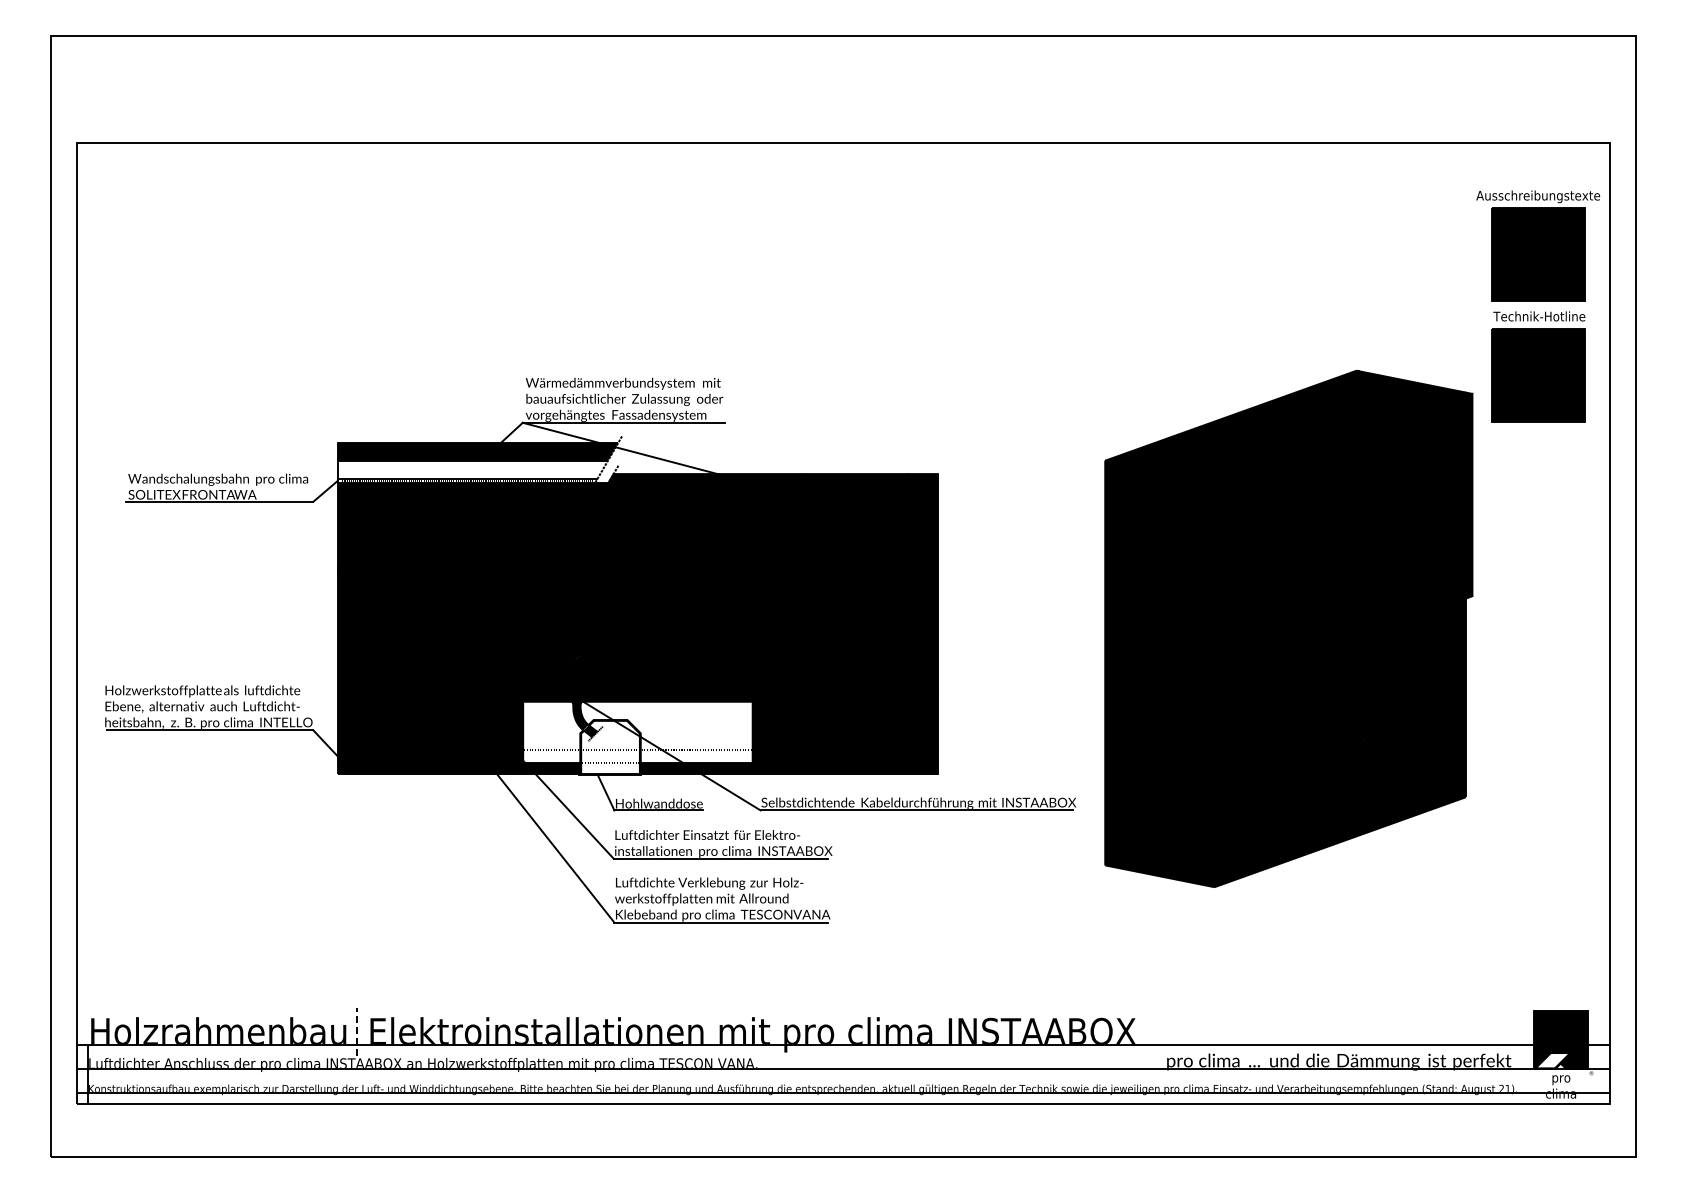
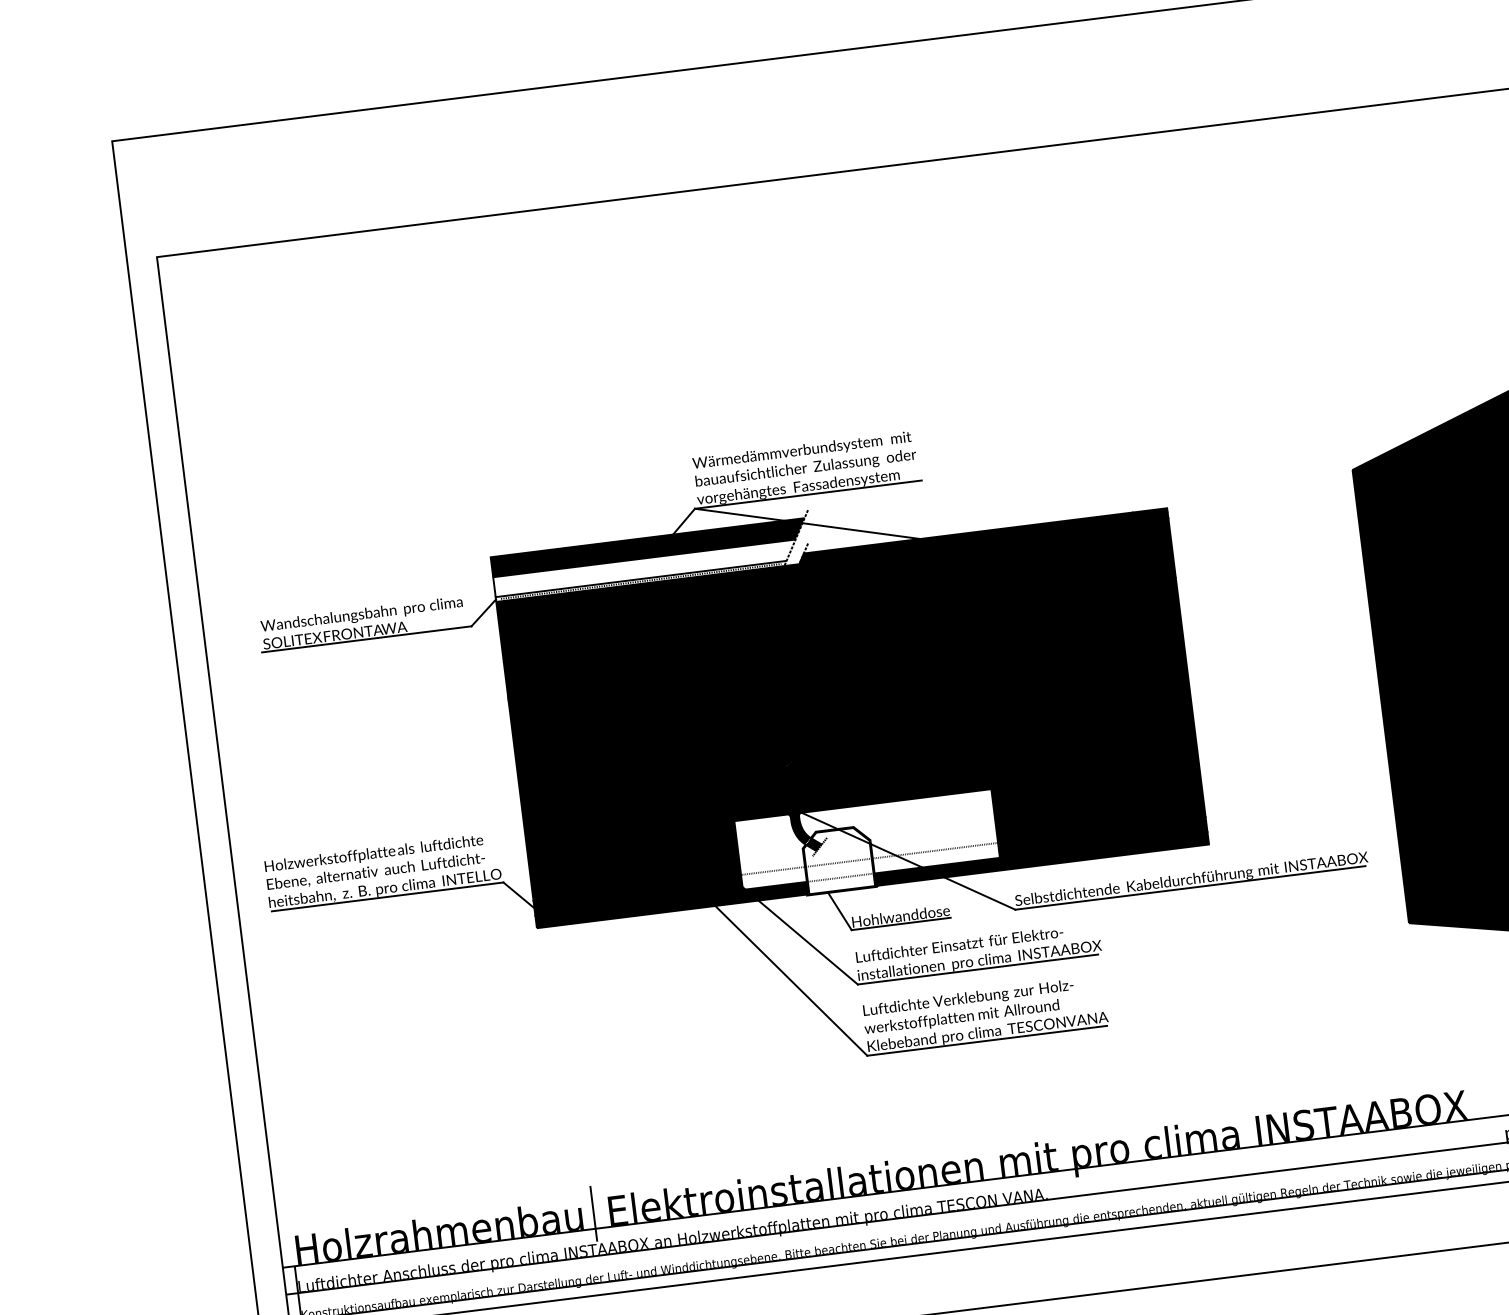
line: (356, 1031) -> (593, 1213), dashed -> solid

